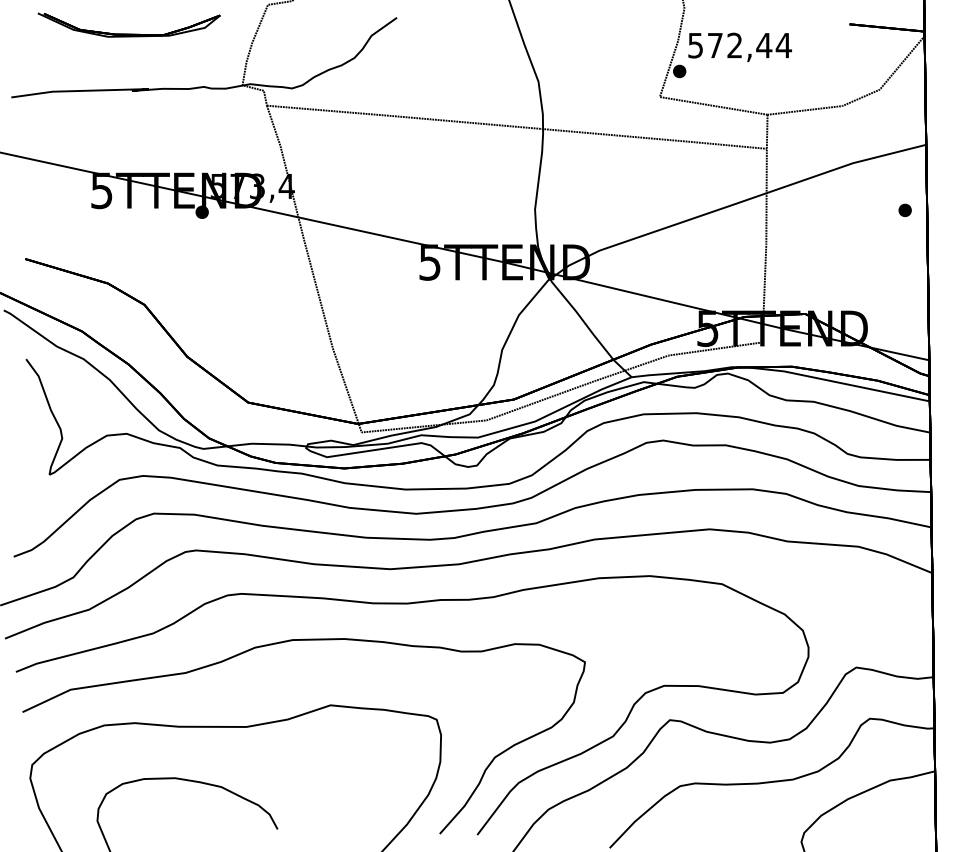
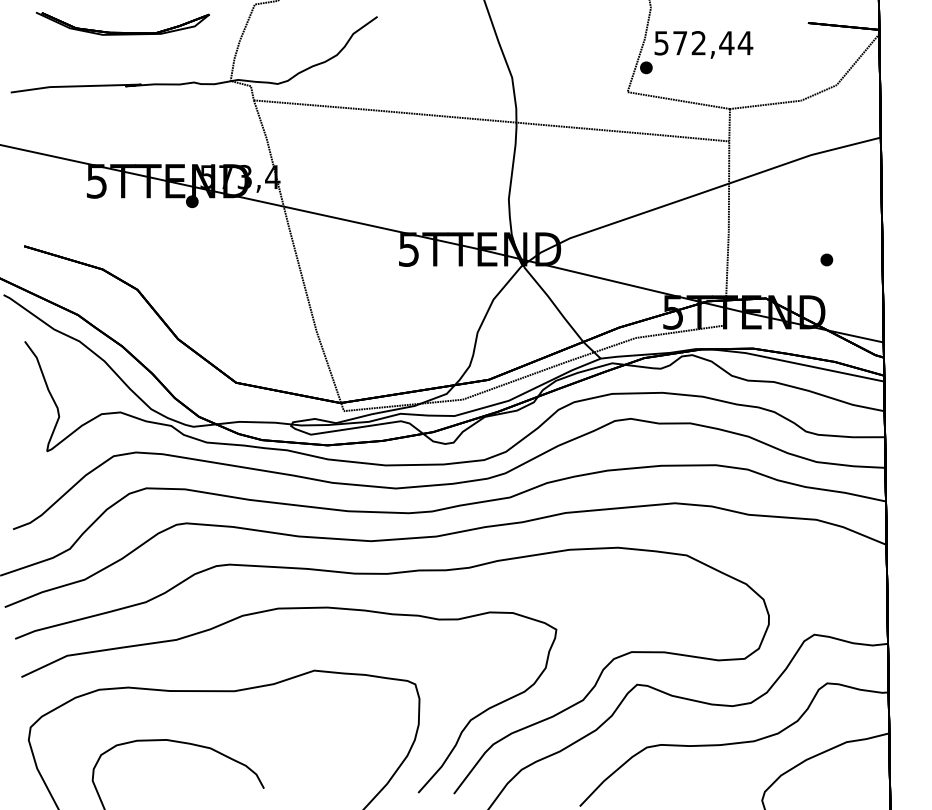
part: (904, 209) -> (826, 259), moved

